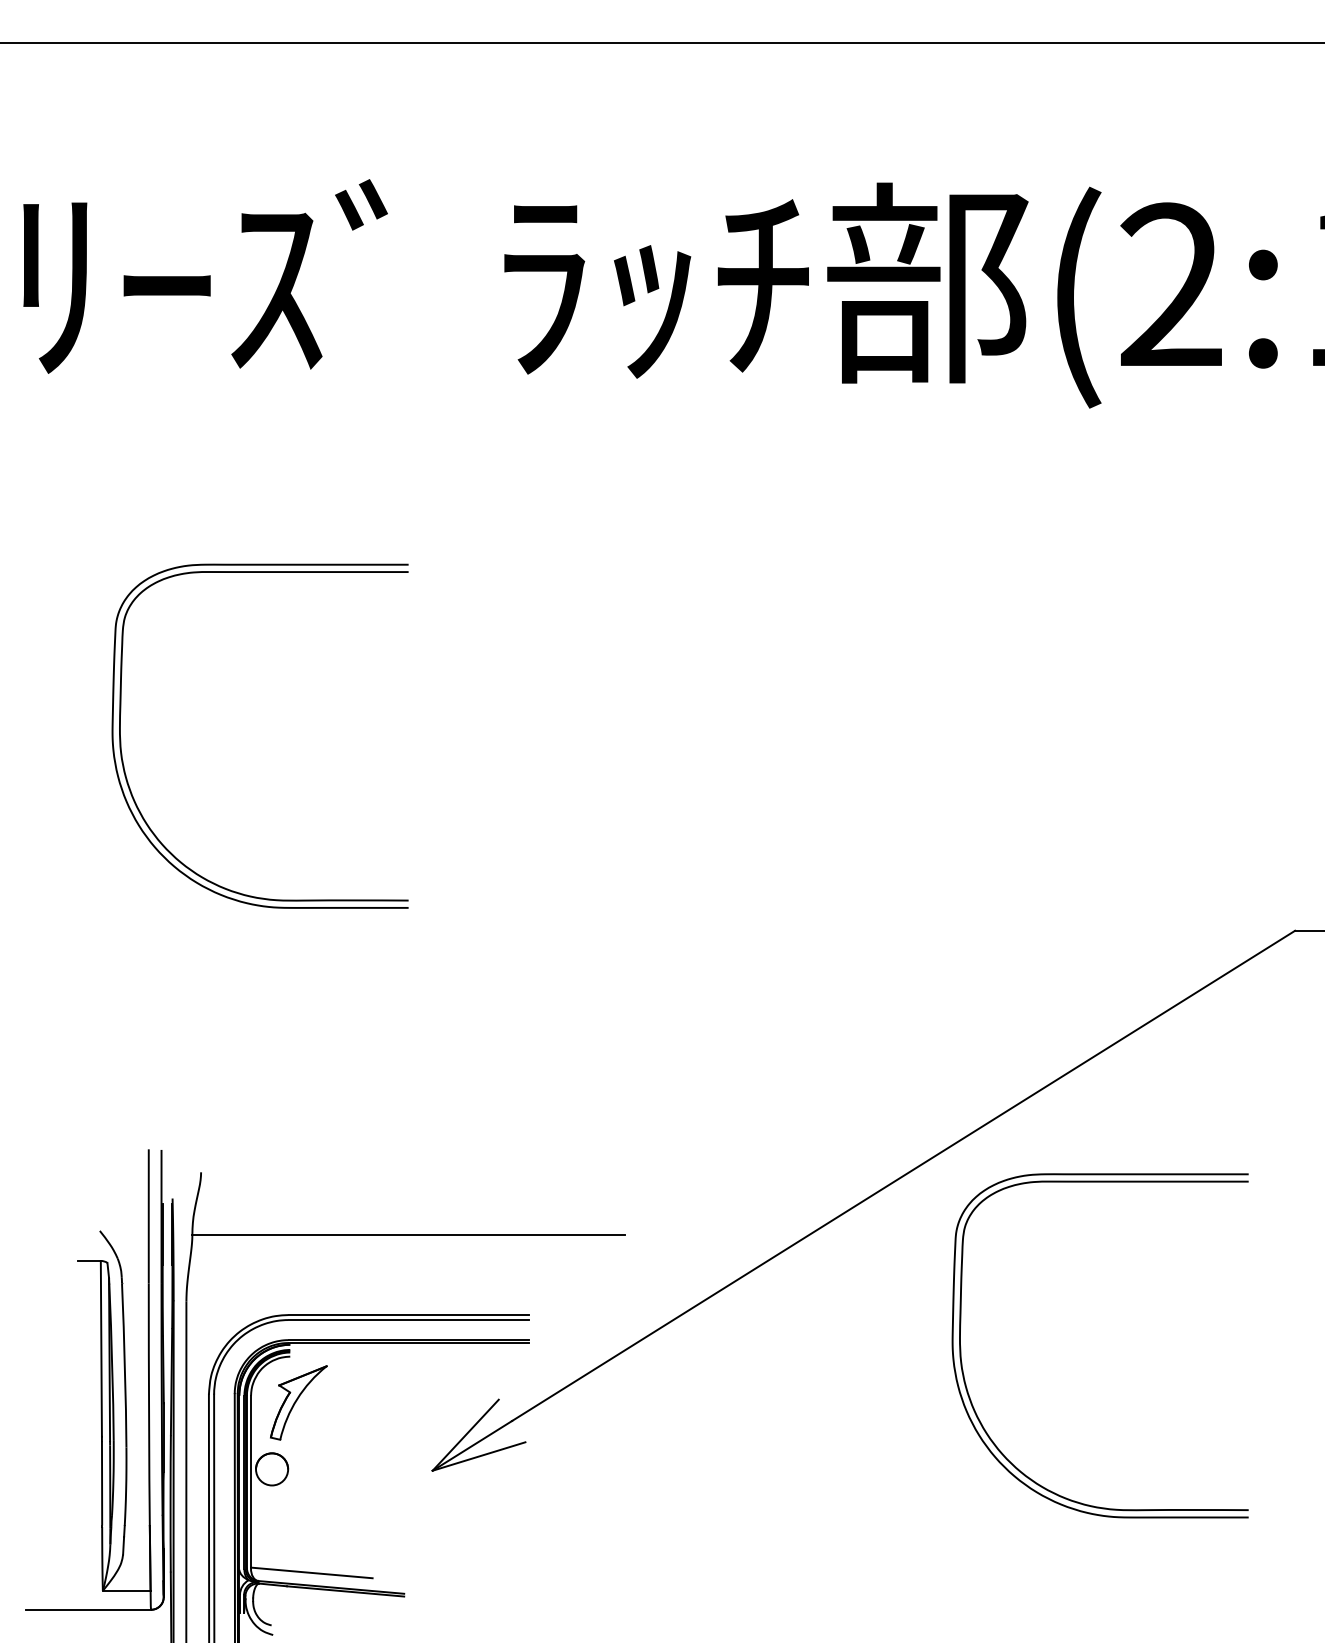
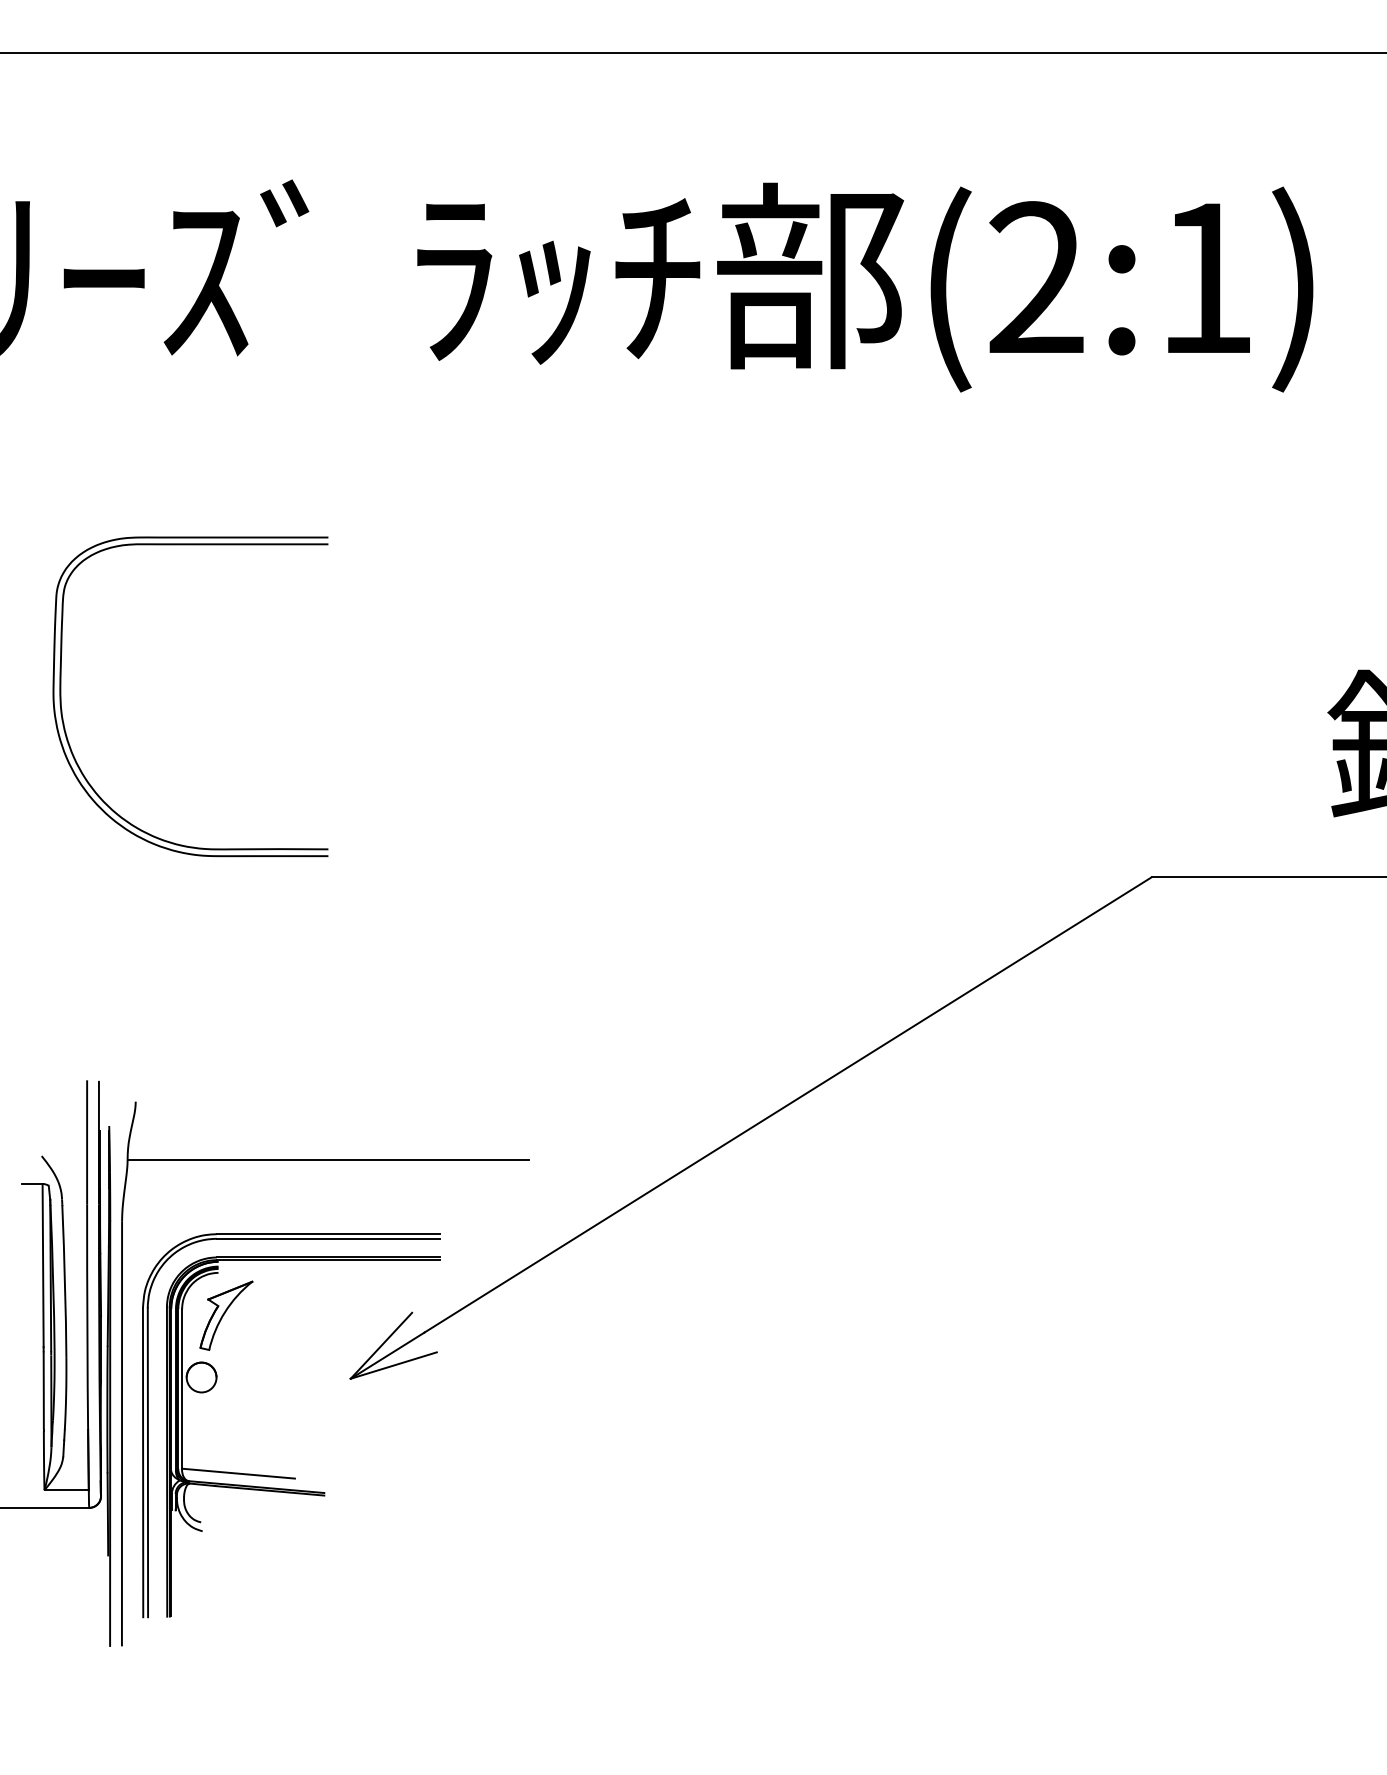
part: (962, 1359) -> (842, 1275), removed

